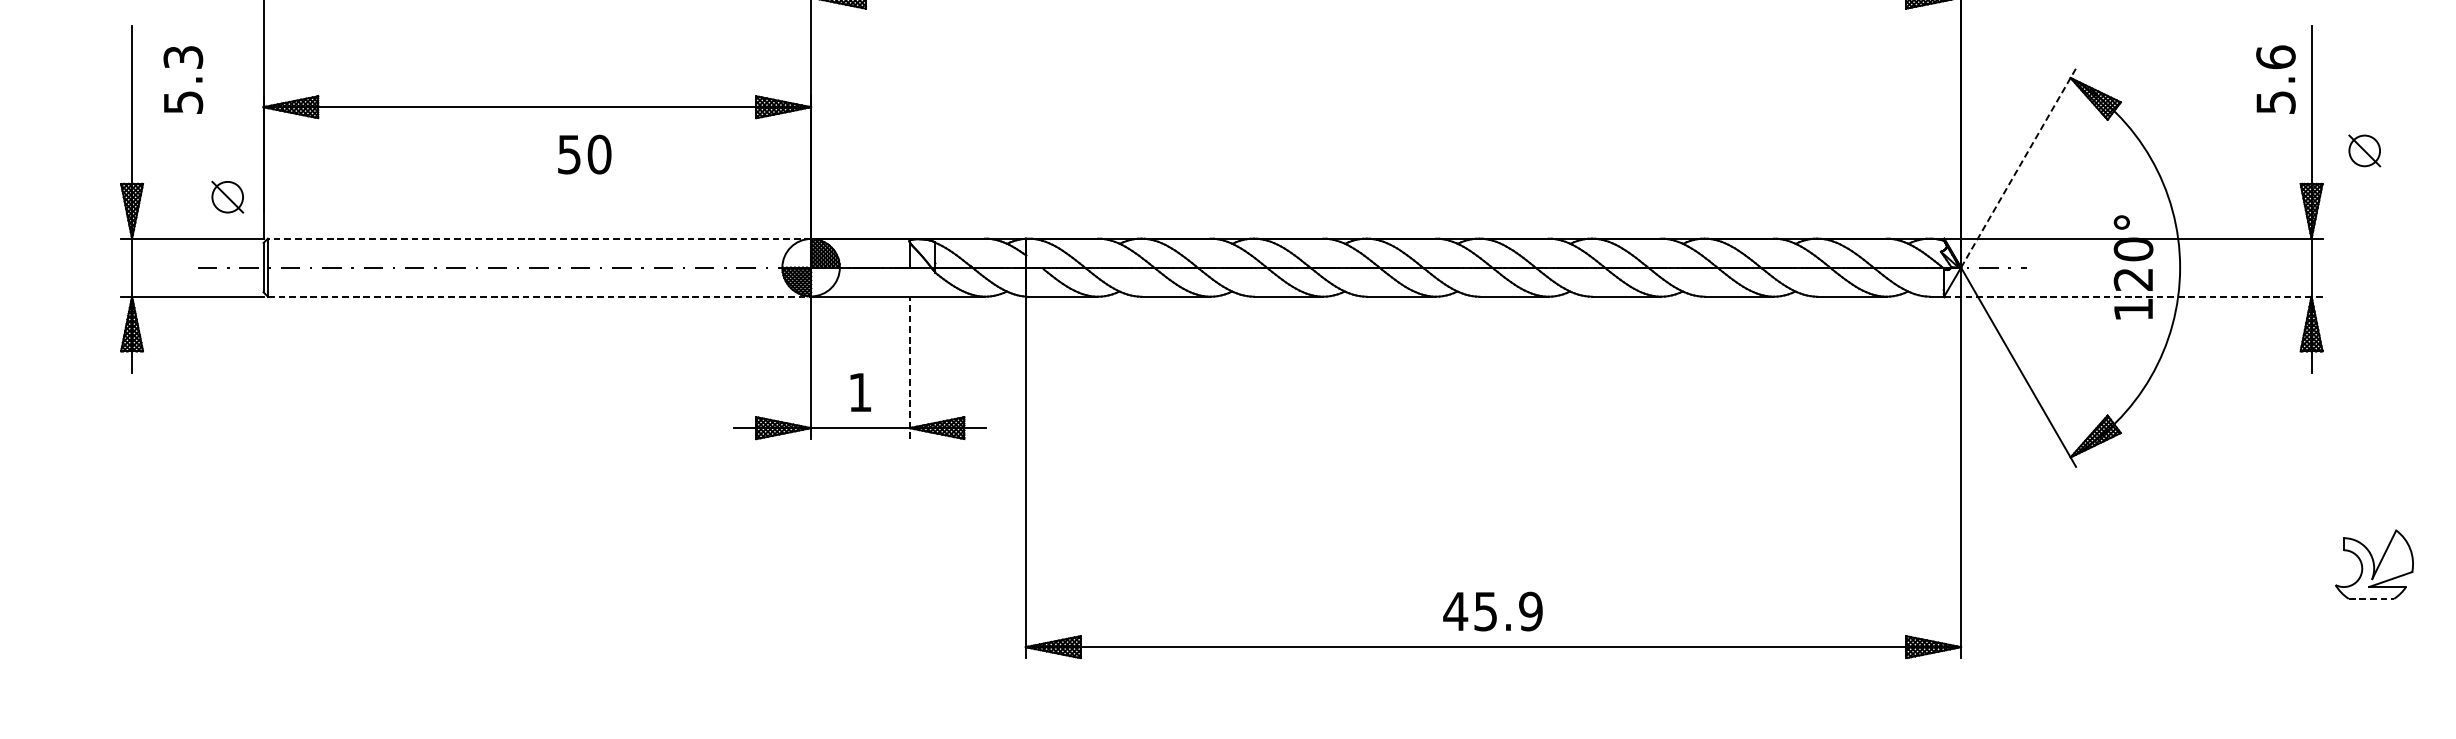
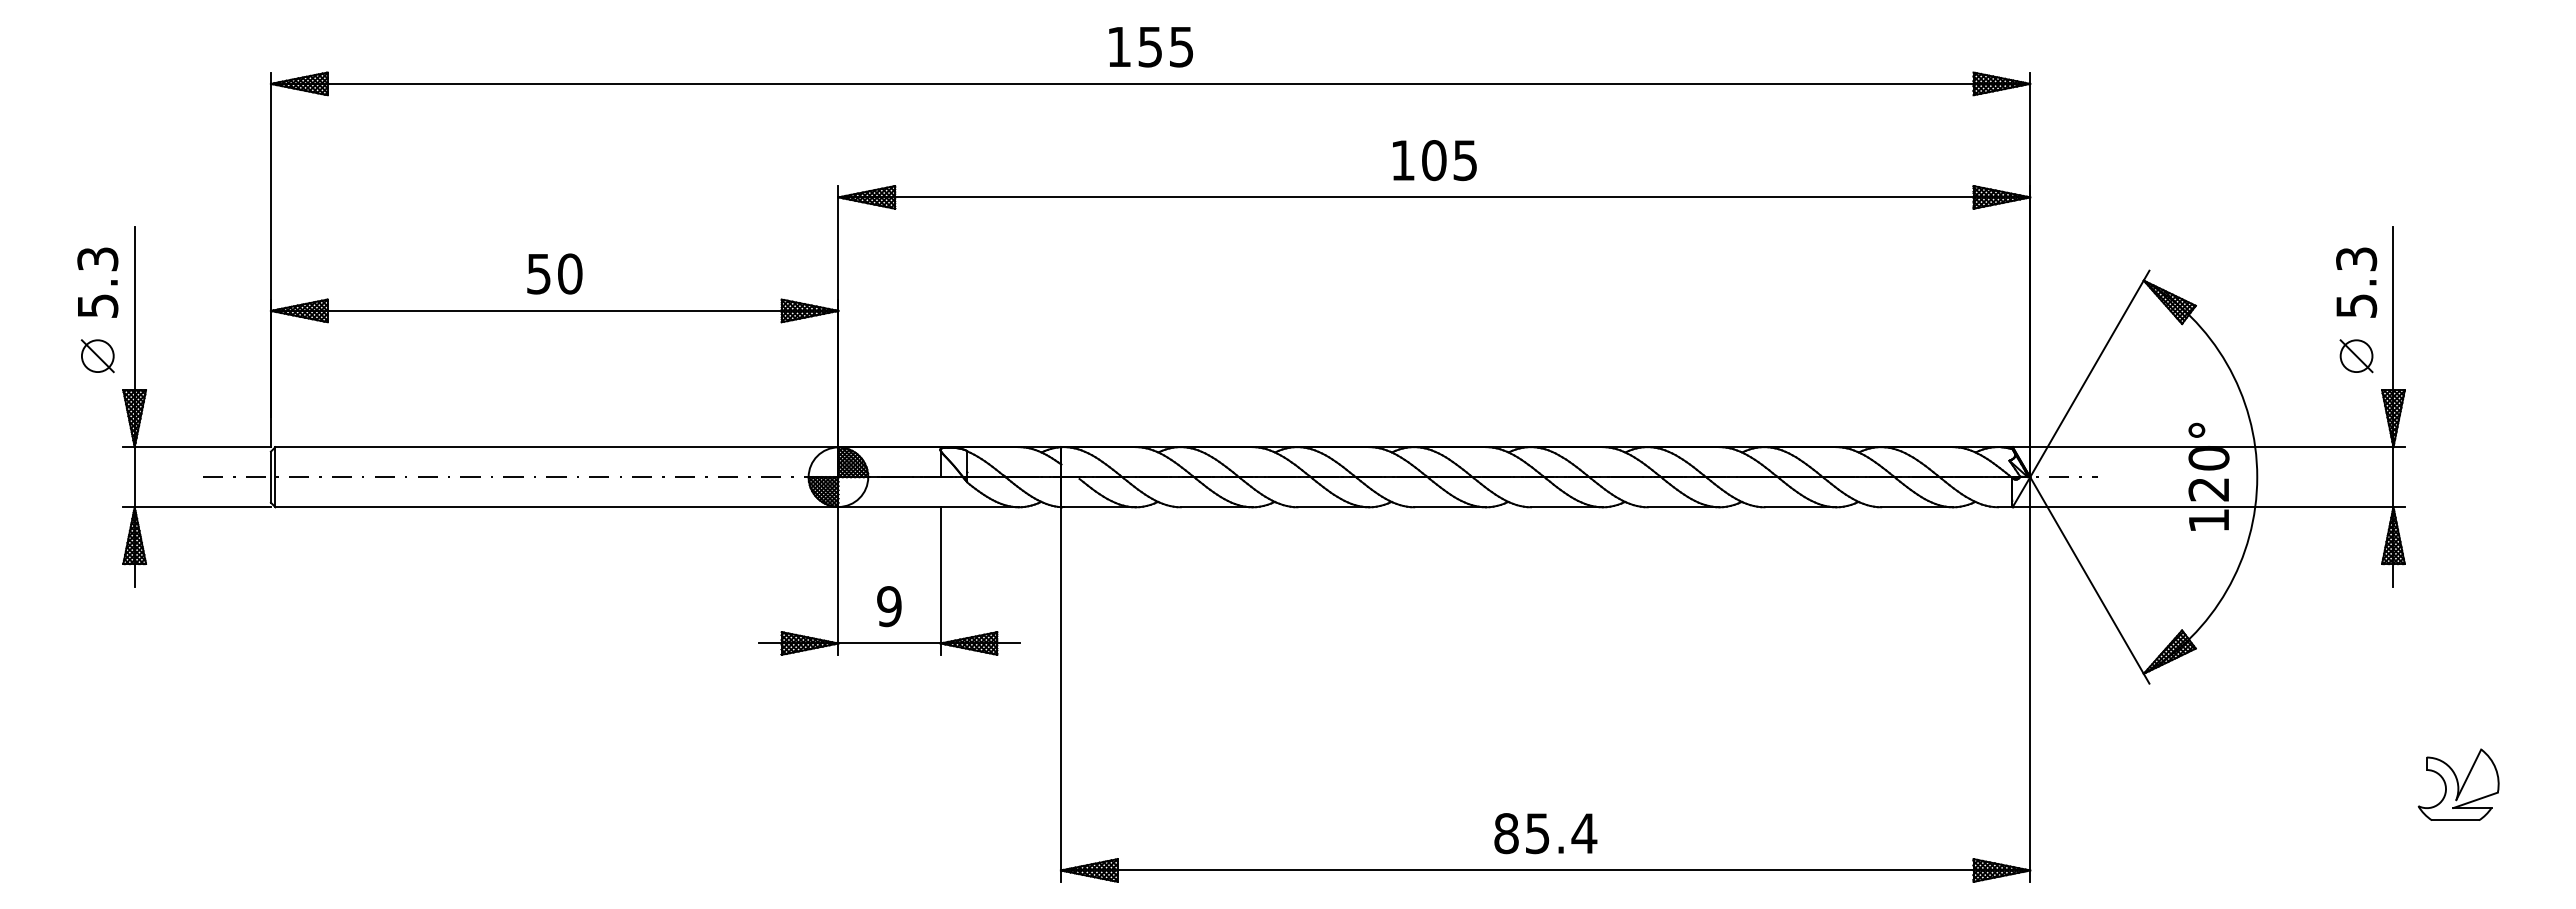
text: (2275, 56) -> (2356, 258), 5.6 -> 5.3
text: (183, 79) -> (97, 282), moved
part: (2364, 151) -> (2356, 356), moved
text: (584, 154) -> (554, 273), moved
line: (2019, 167) -> (2090, 373), dashed -> solid
part: (227, 197) -> (97, 356), moved
line: (539, 239) -> (556, 447), dashed -> solid
line: (540, 296) -> (557, 507), dashed -> solid
line: (2133, 296) -> (2208, 507), dashed -> solid
line: (909, 368) -> (940, 581), dashed -> solid
text: (860, 392) -> (889, 606), 1 -> 9
line: (2372, 598) -> (2456, 820), dashed -> solid
text: (1493, 611) -> (1545, 833), 45.9 -> 85.4

